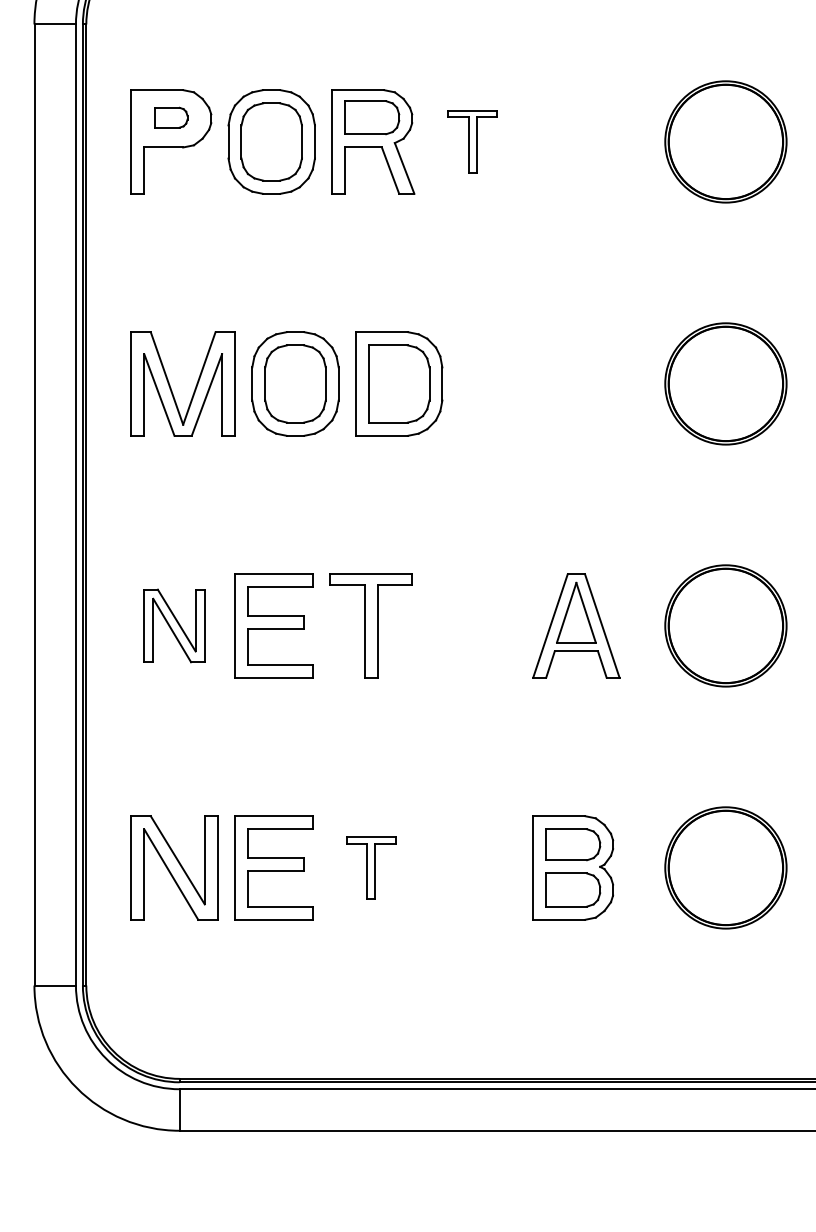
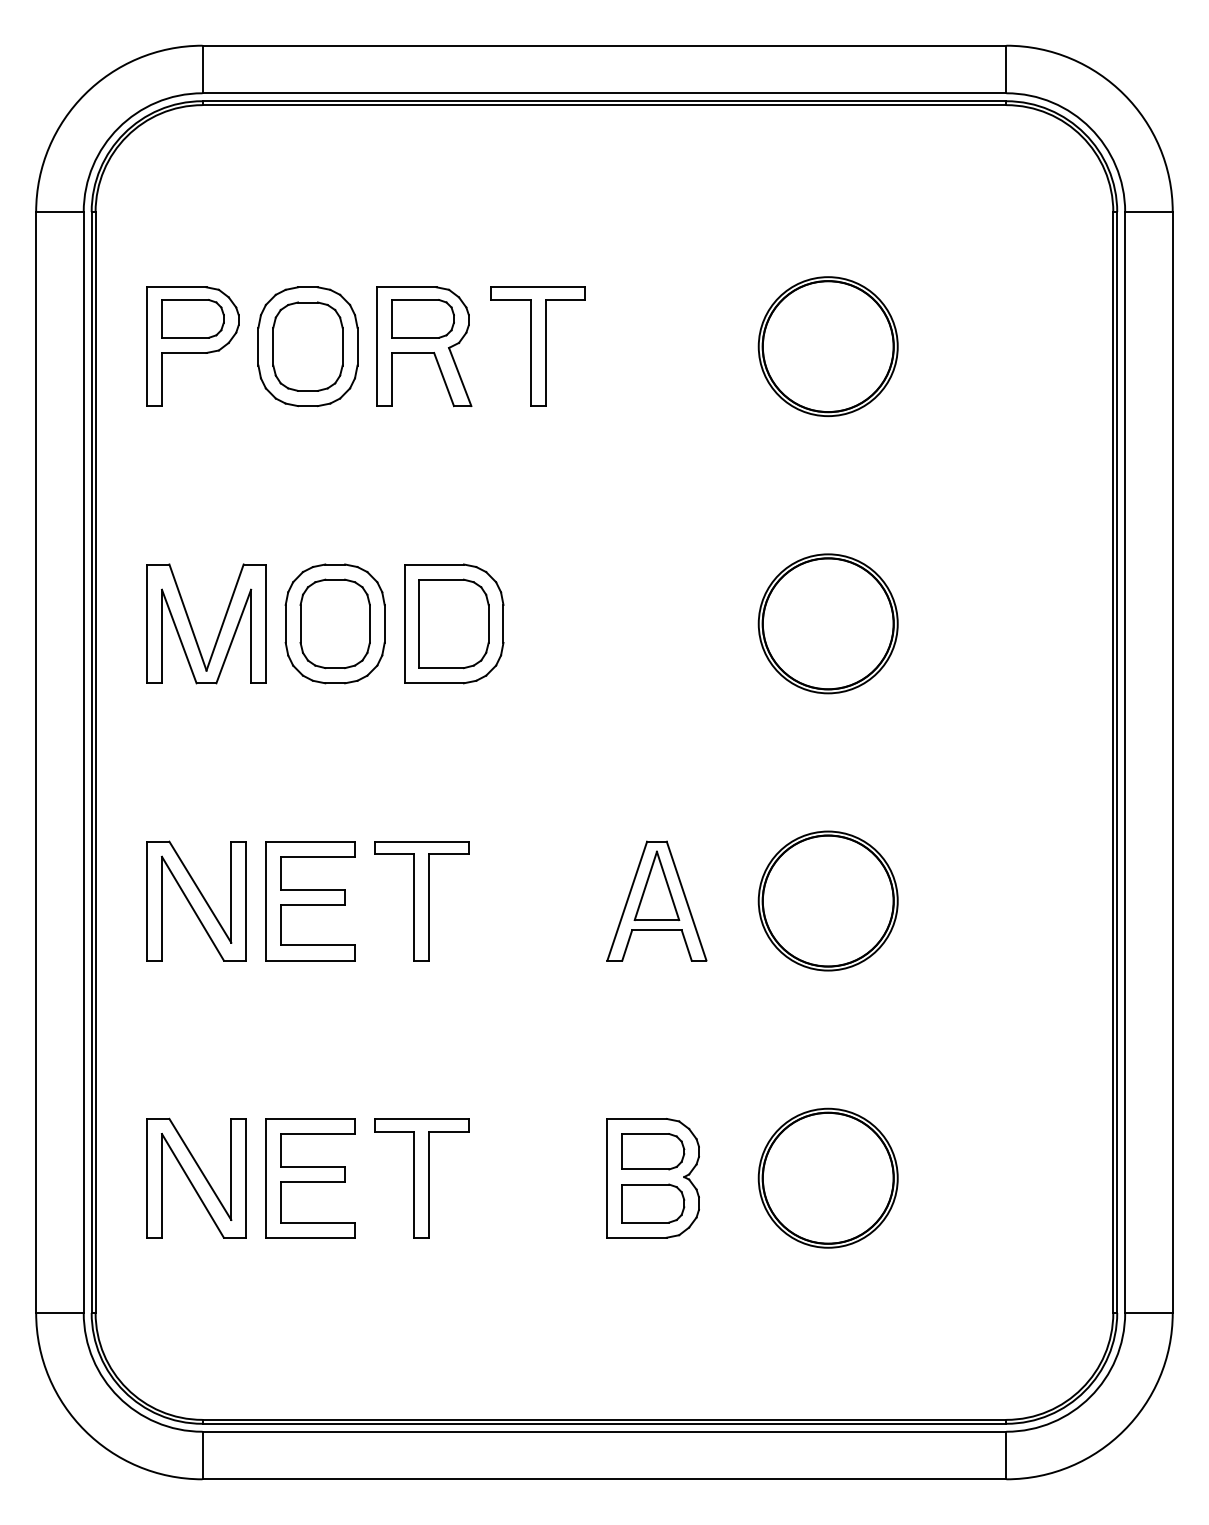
part: (170, 117) -> (192, 318), size x1.67
part: (472, 141) -> (537, 346), size x1.67
part: (174, 625) -> (196, 900), size x1.43
part: (370, 868) -> (421, 1178), size x1.67

